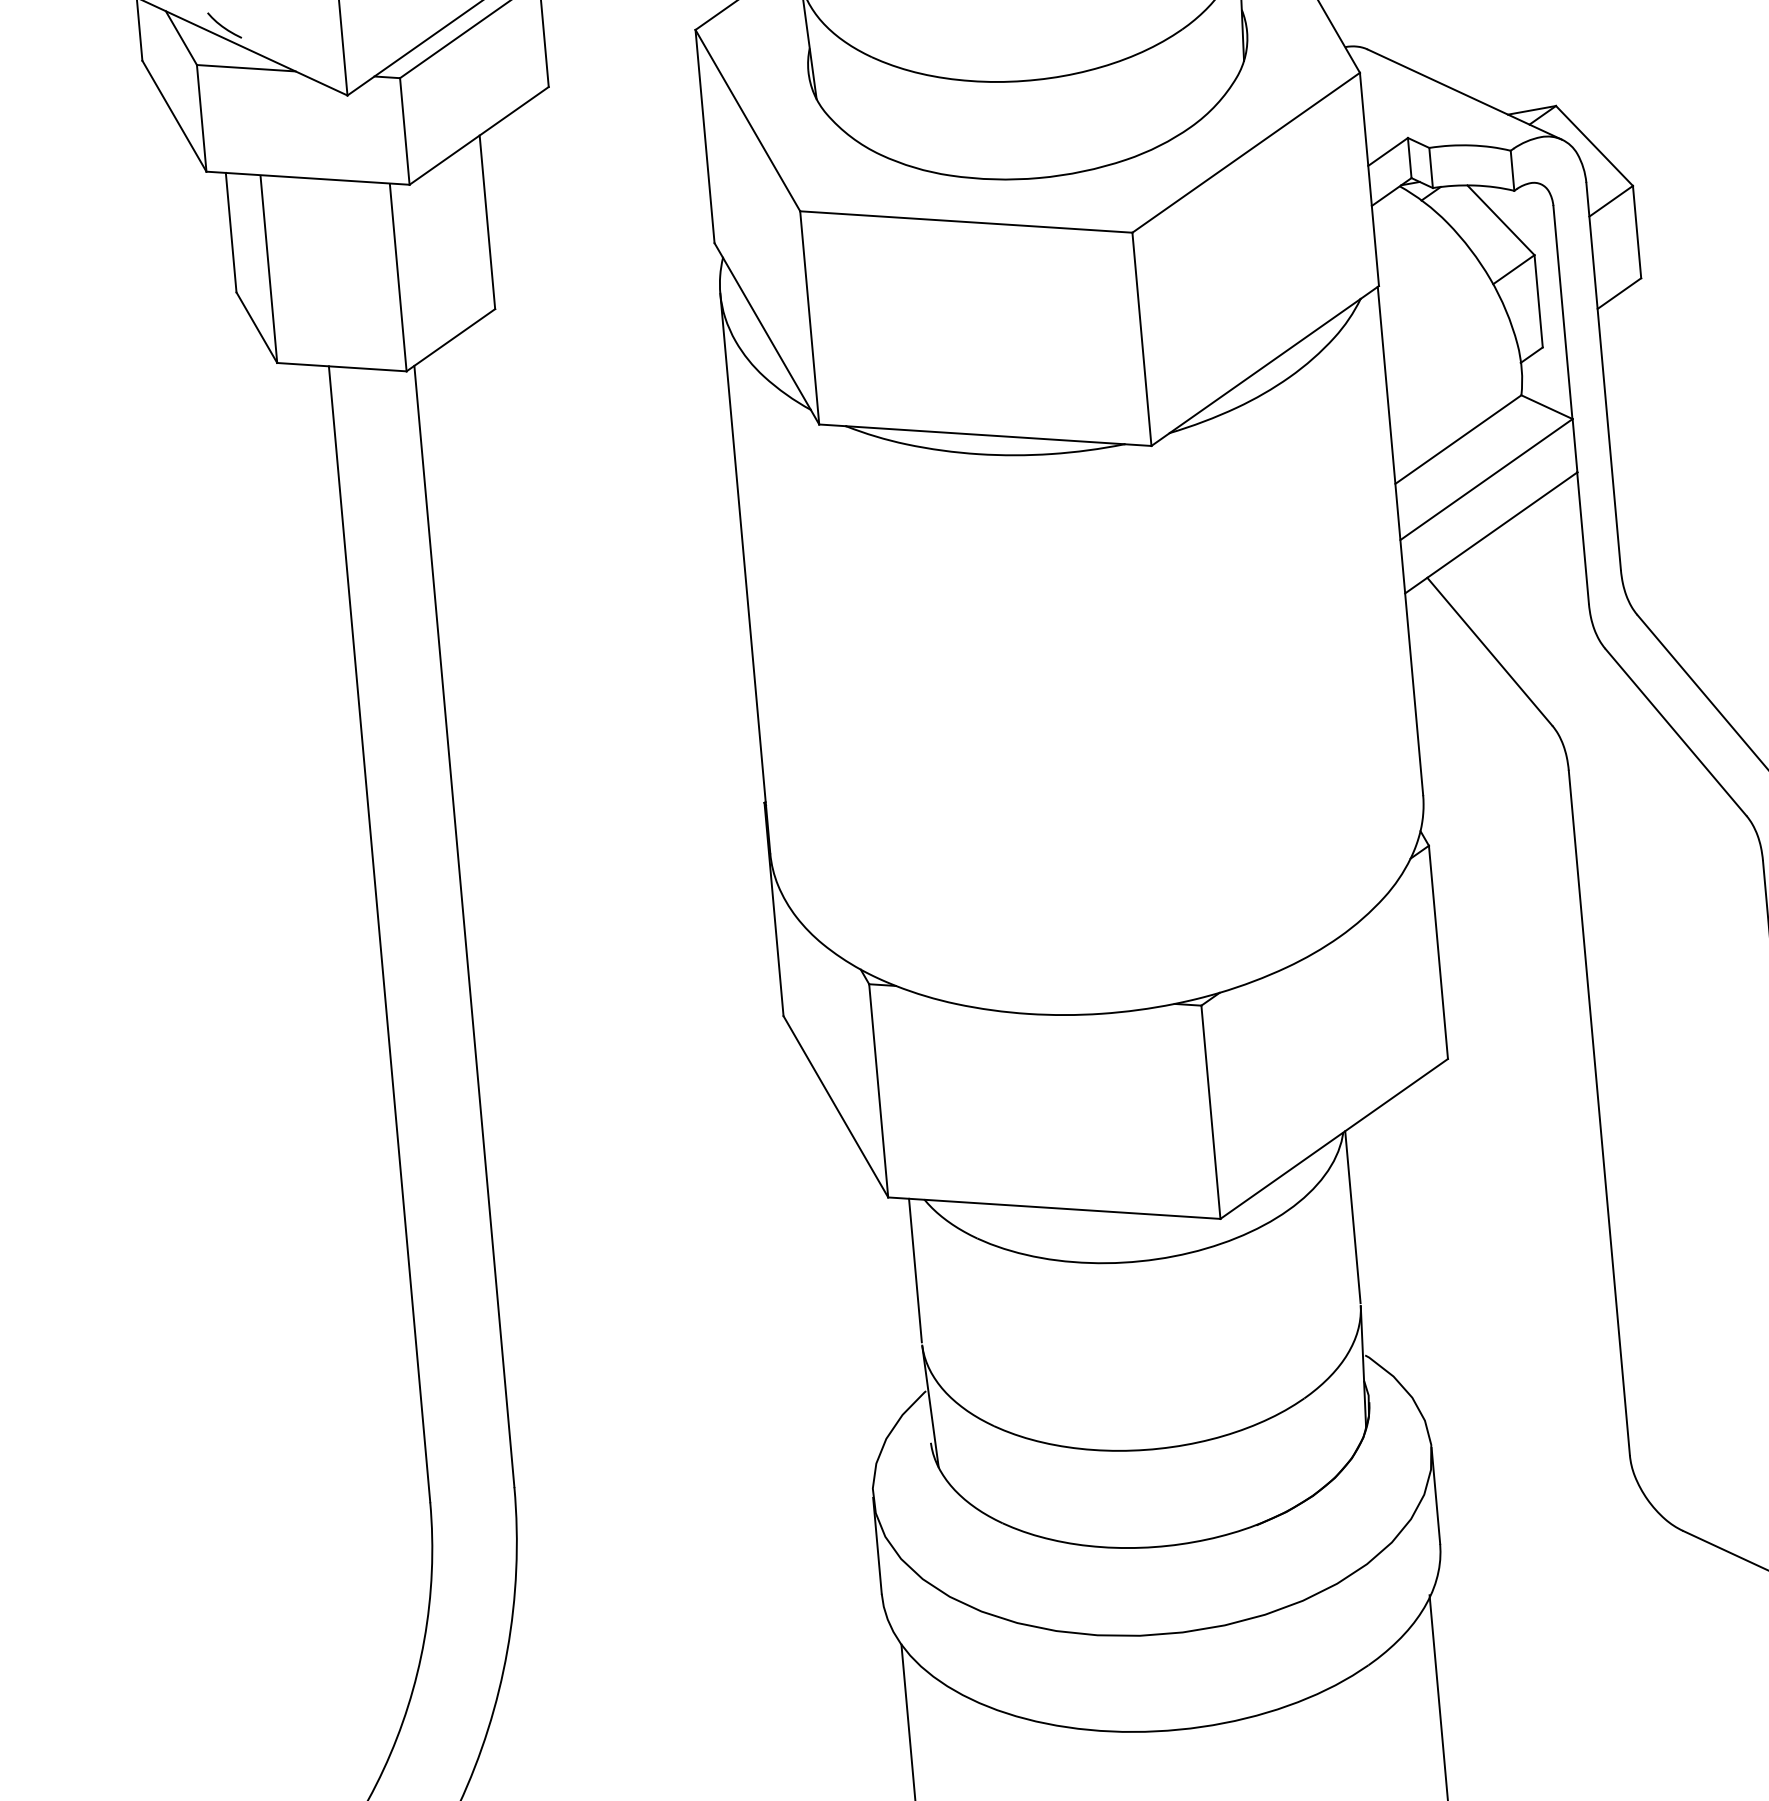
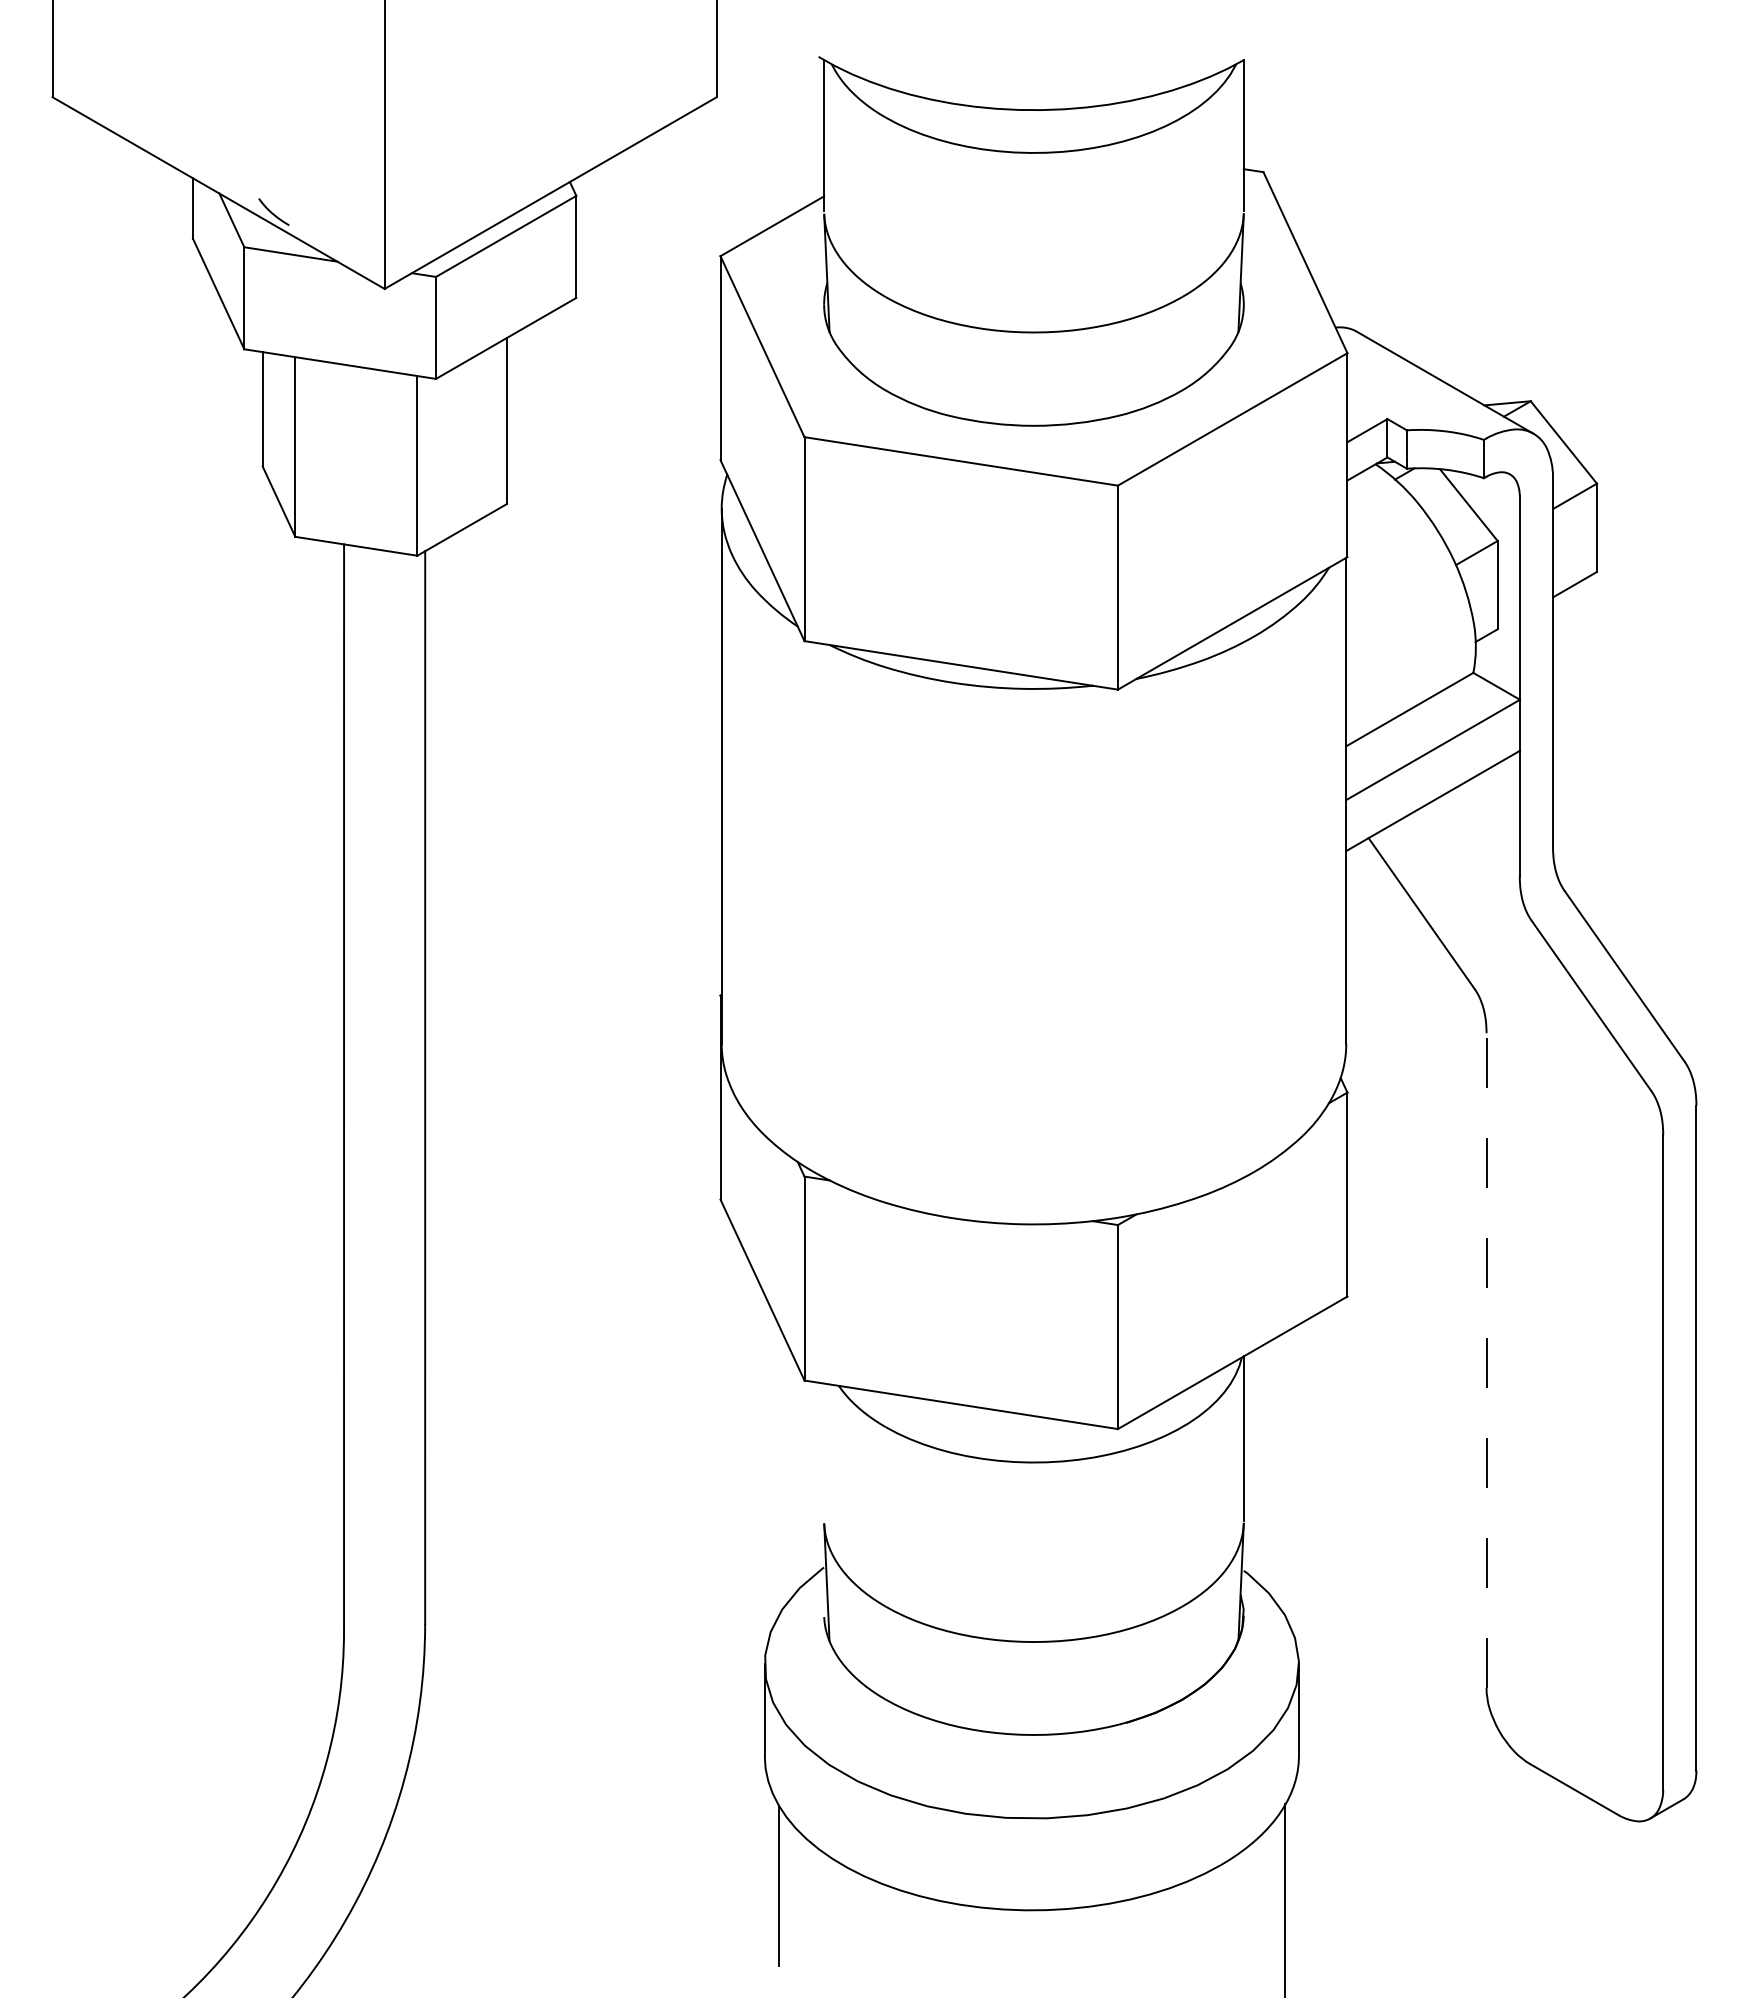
line: (1599, 1112) -> (1486, 1360), solid -> dashed
line: (915, 1269) -> (824, 1451), removed

